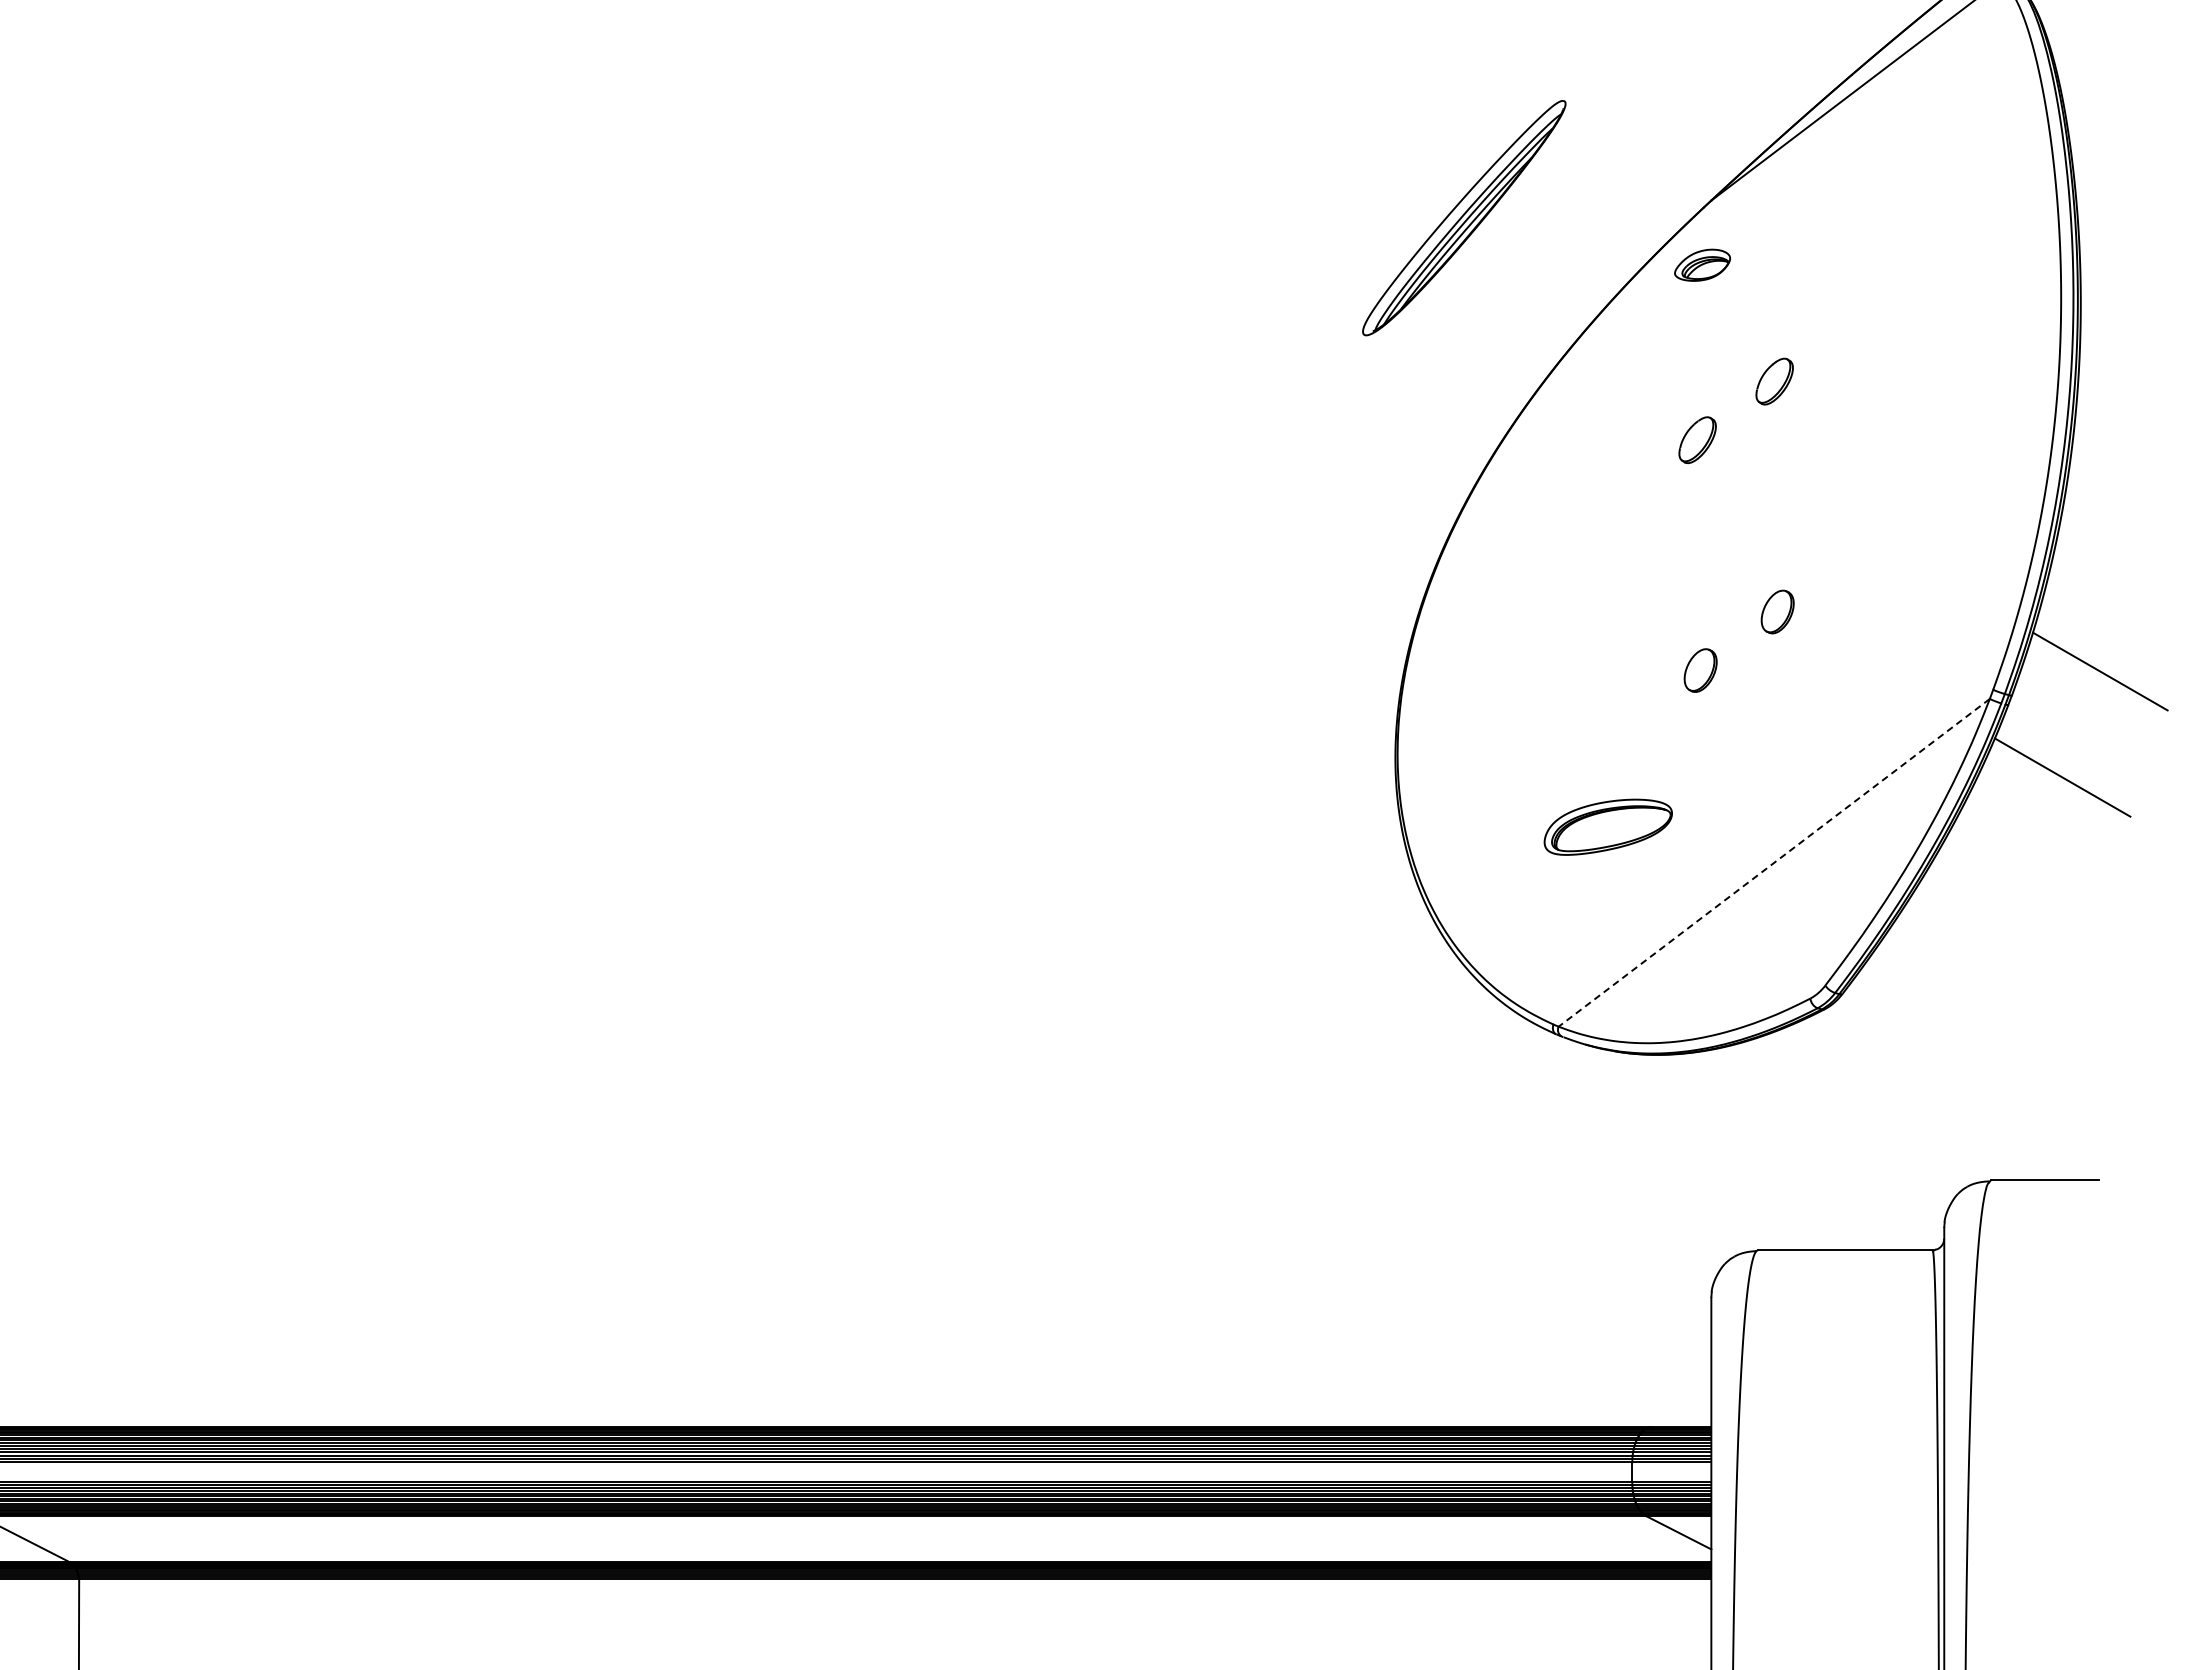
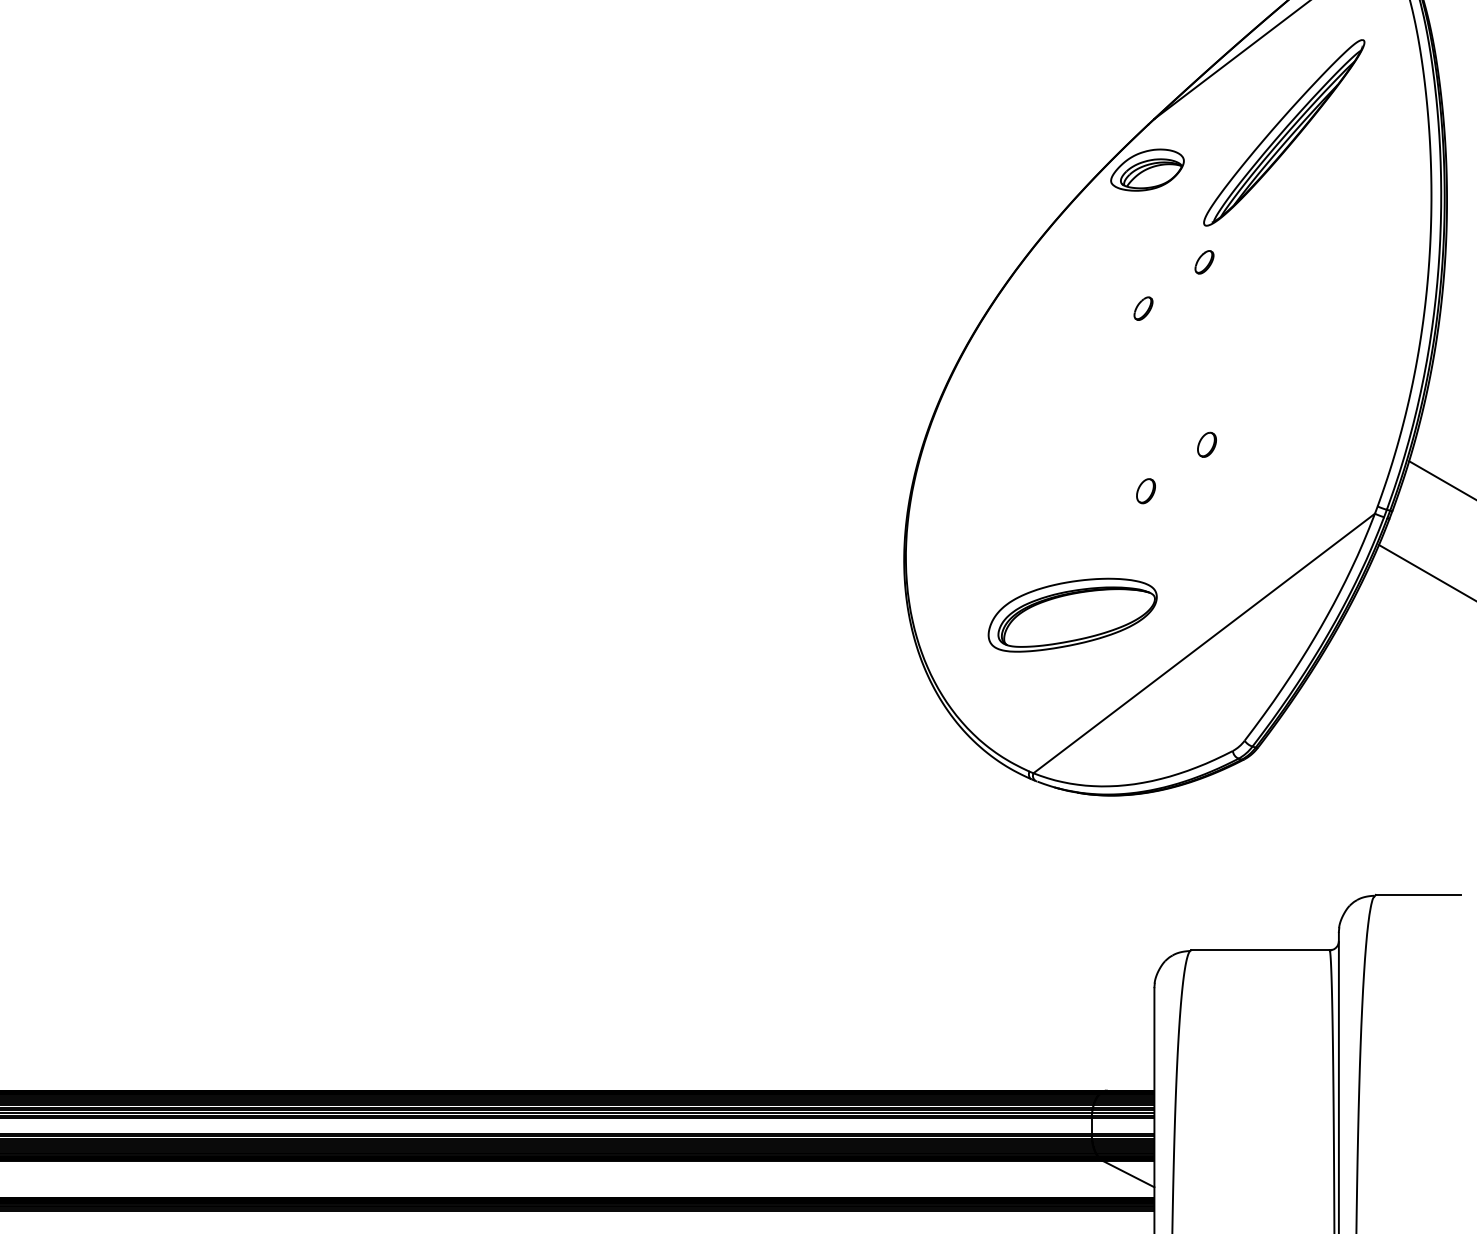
part: (1464, 218) -> (1284, 133), moved
part: (1702, 265) -> (1147, 170), size x1.67
part: (1774, 381) -> (1204, 262), size x0.62
part: (1697, 439) -> (1143, 308), size x0.62
part: (1777, 611) -> (1206, 444), size x0.71
part: (1700, 670) -> (1145, 491), size x0.71
part: (1608, 827) -> (1072, 615), size x1.67
line: (1774, 862) -> (1204, 643), dashed -> solid

